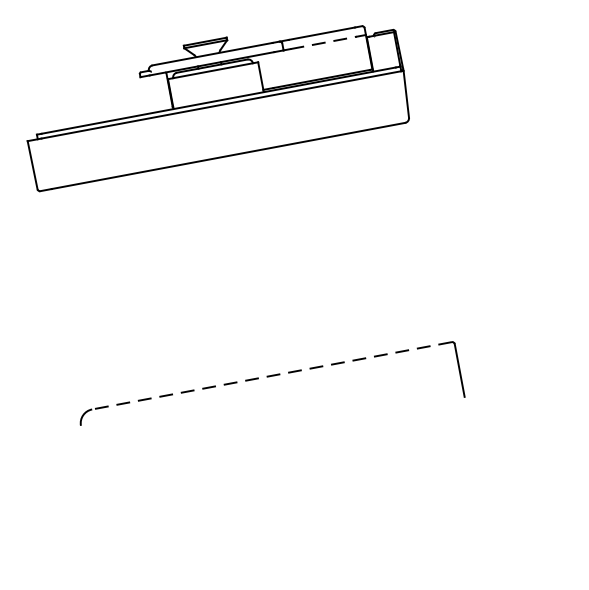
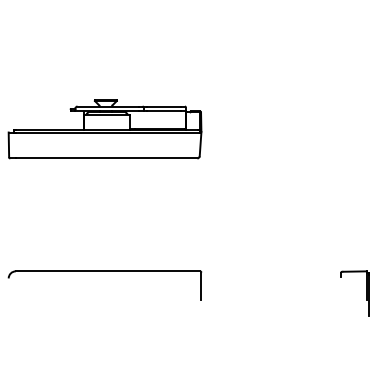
line: (323, 43) -> (164, 111), dashed -> solid
line: (271, 376) -> (107, 271), dashed -> solid

